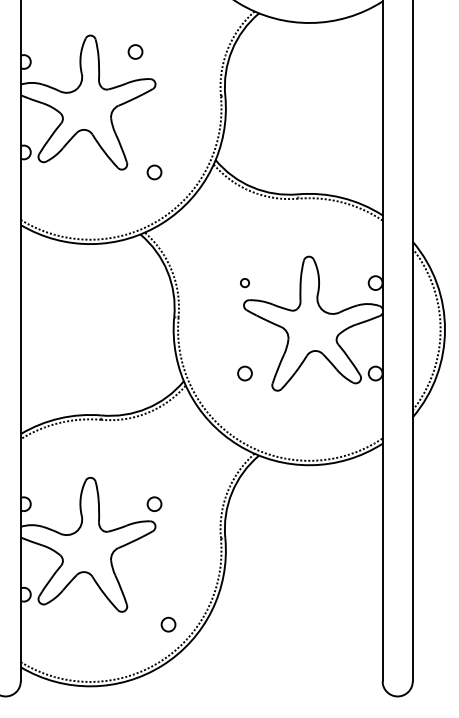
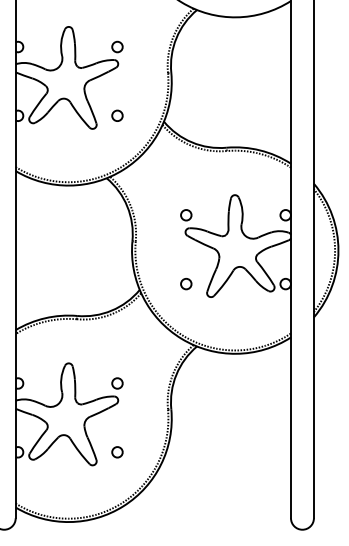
circle: (135, 51) -> (117, 46), moved
circle: (154, 172) -> (117, 115), moved
circle: (244, 282) -> (185, 214), size x1.67
circle: (168, 624) -> (117, 452), moved

